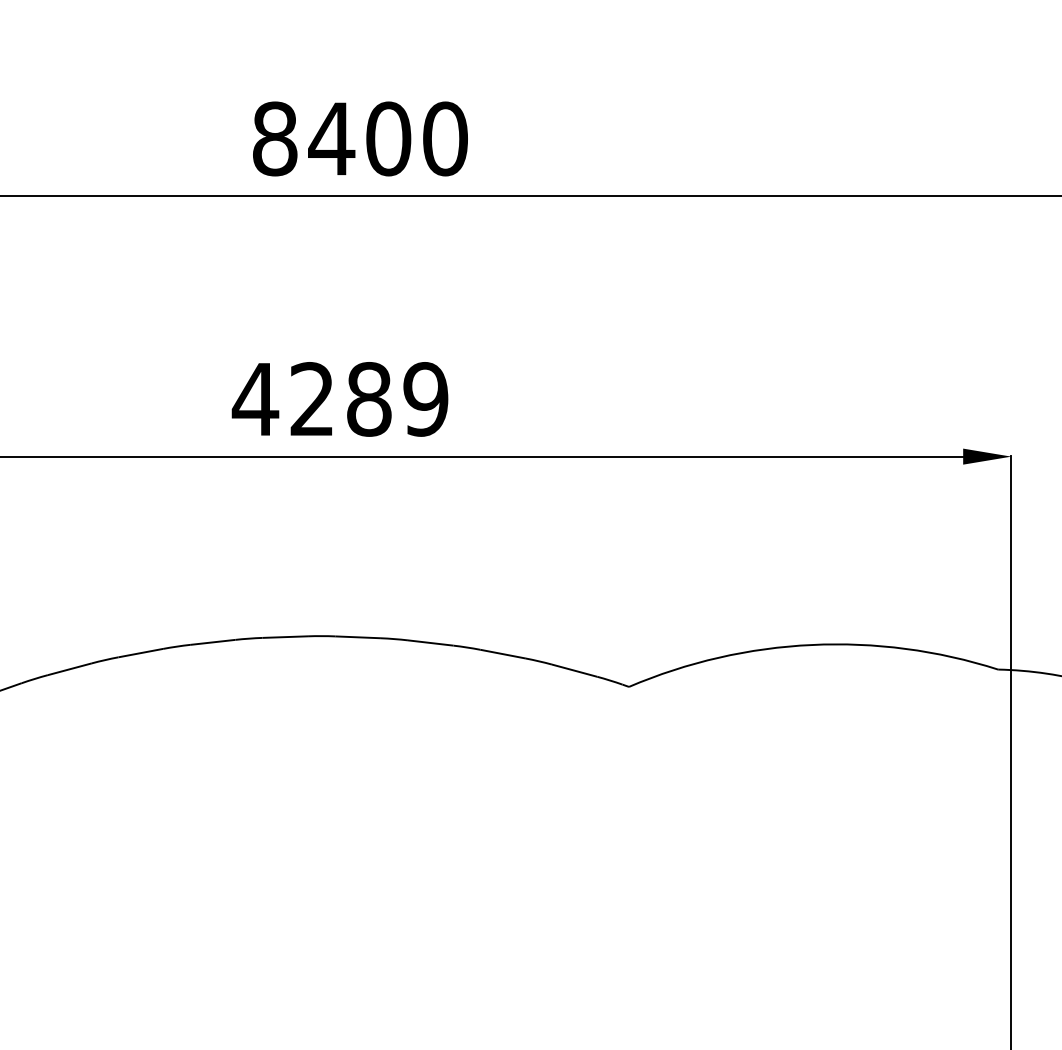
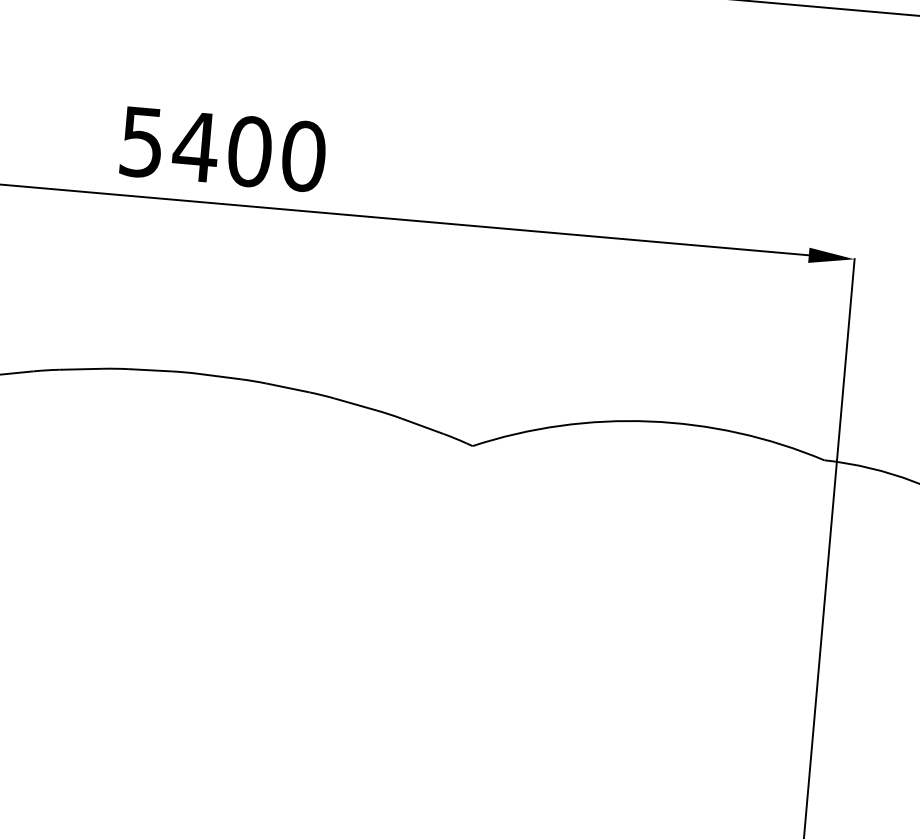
text: (339, 399) -> (221, 149), 4289 -> 5400

